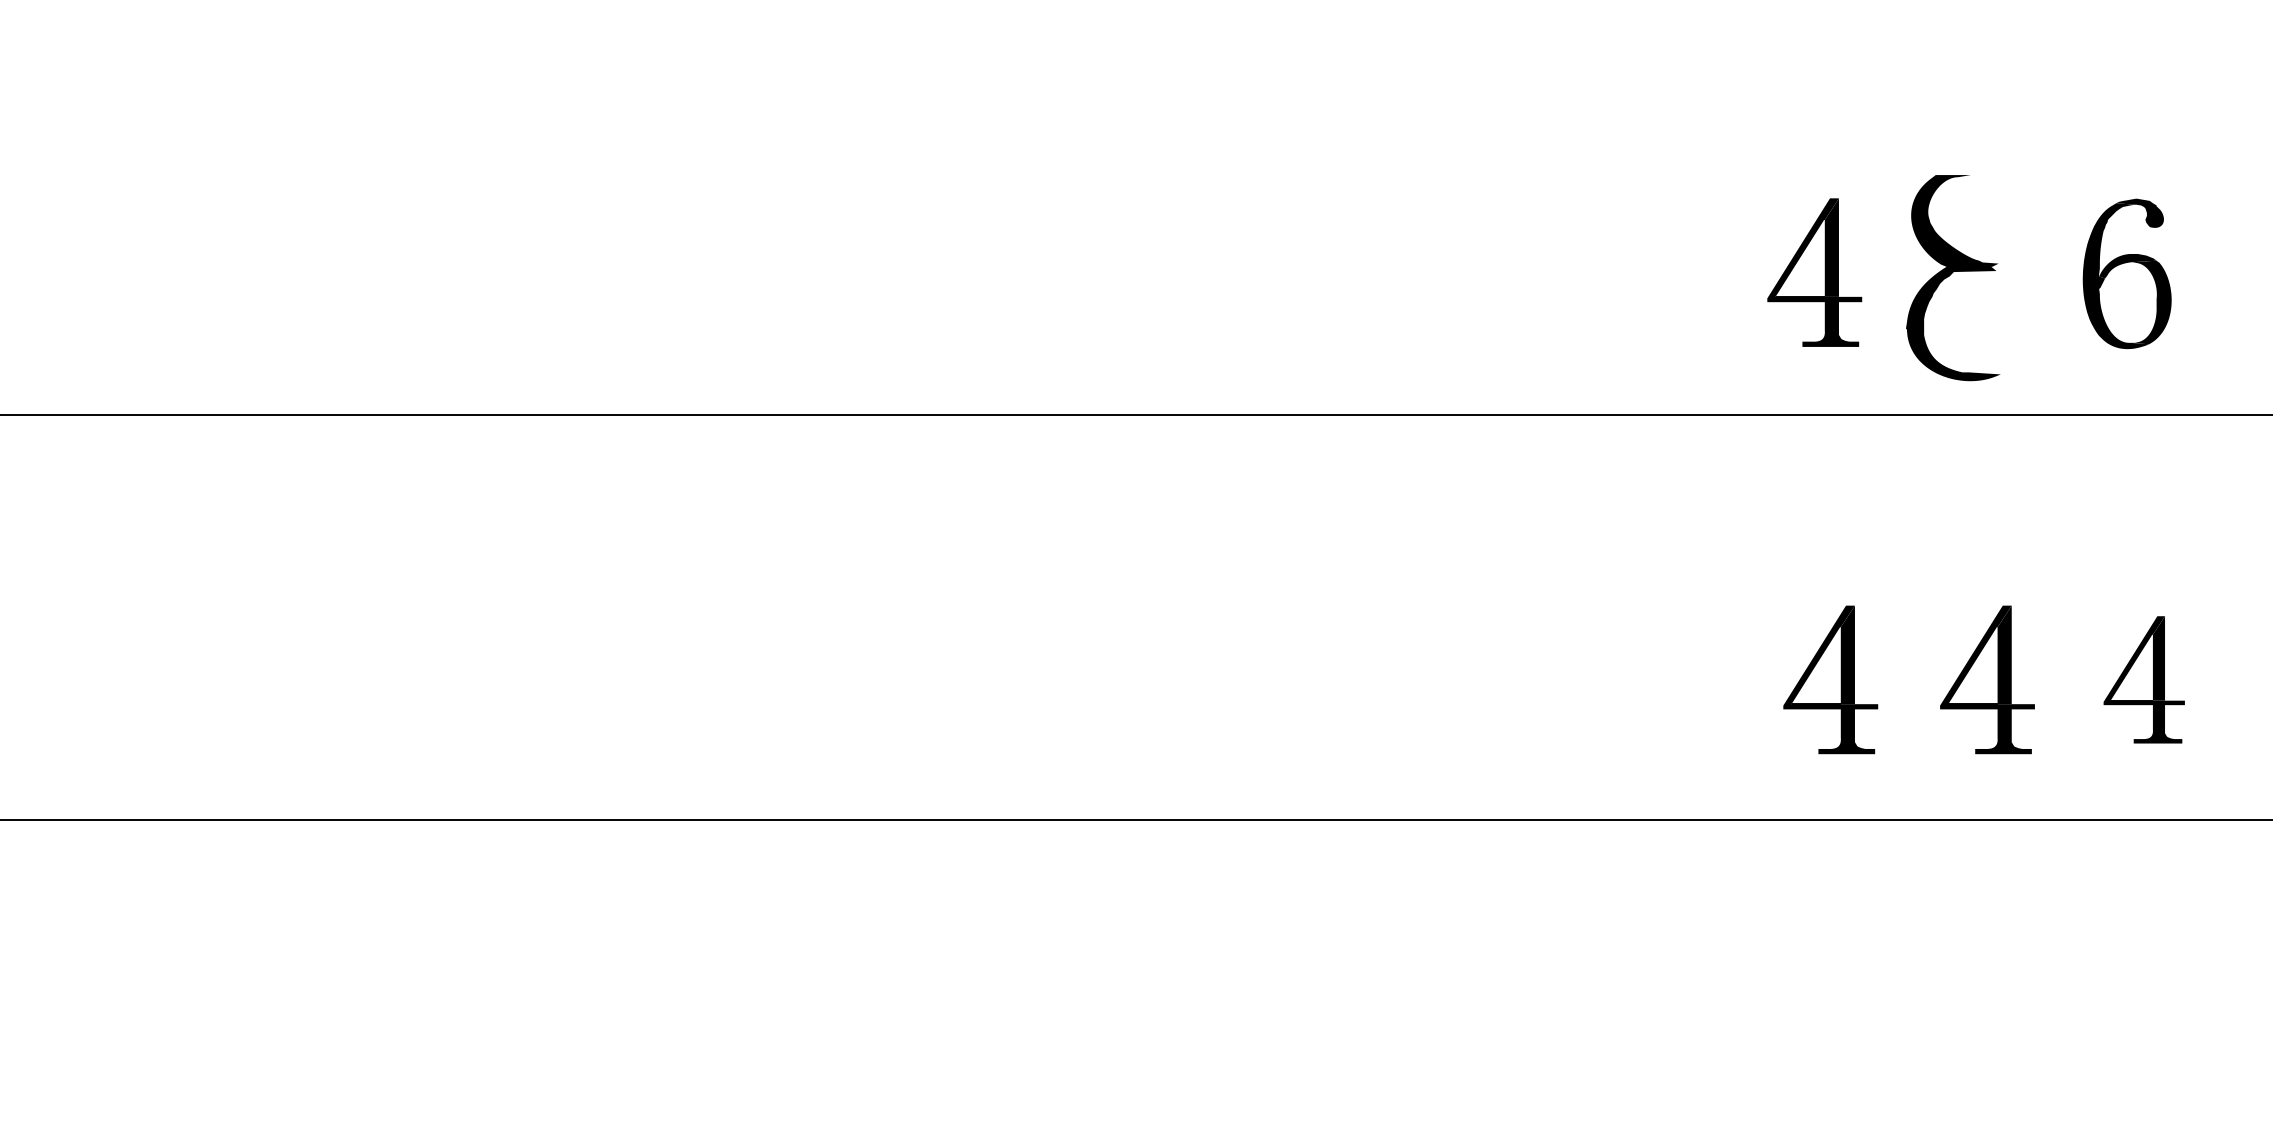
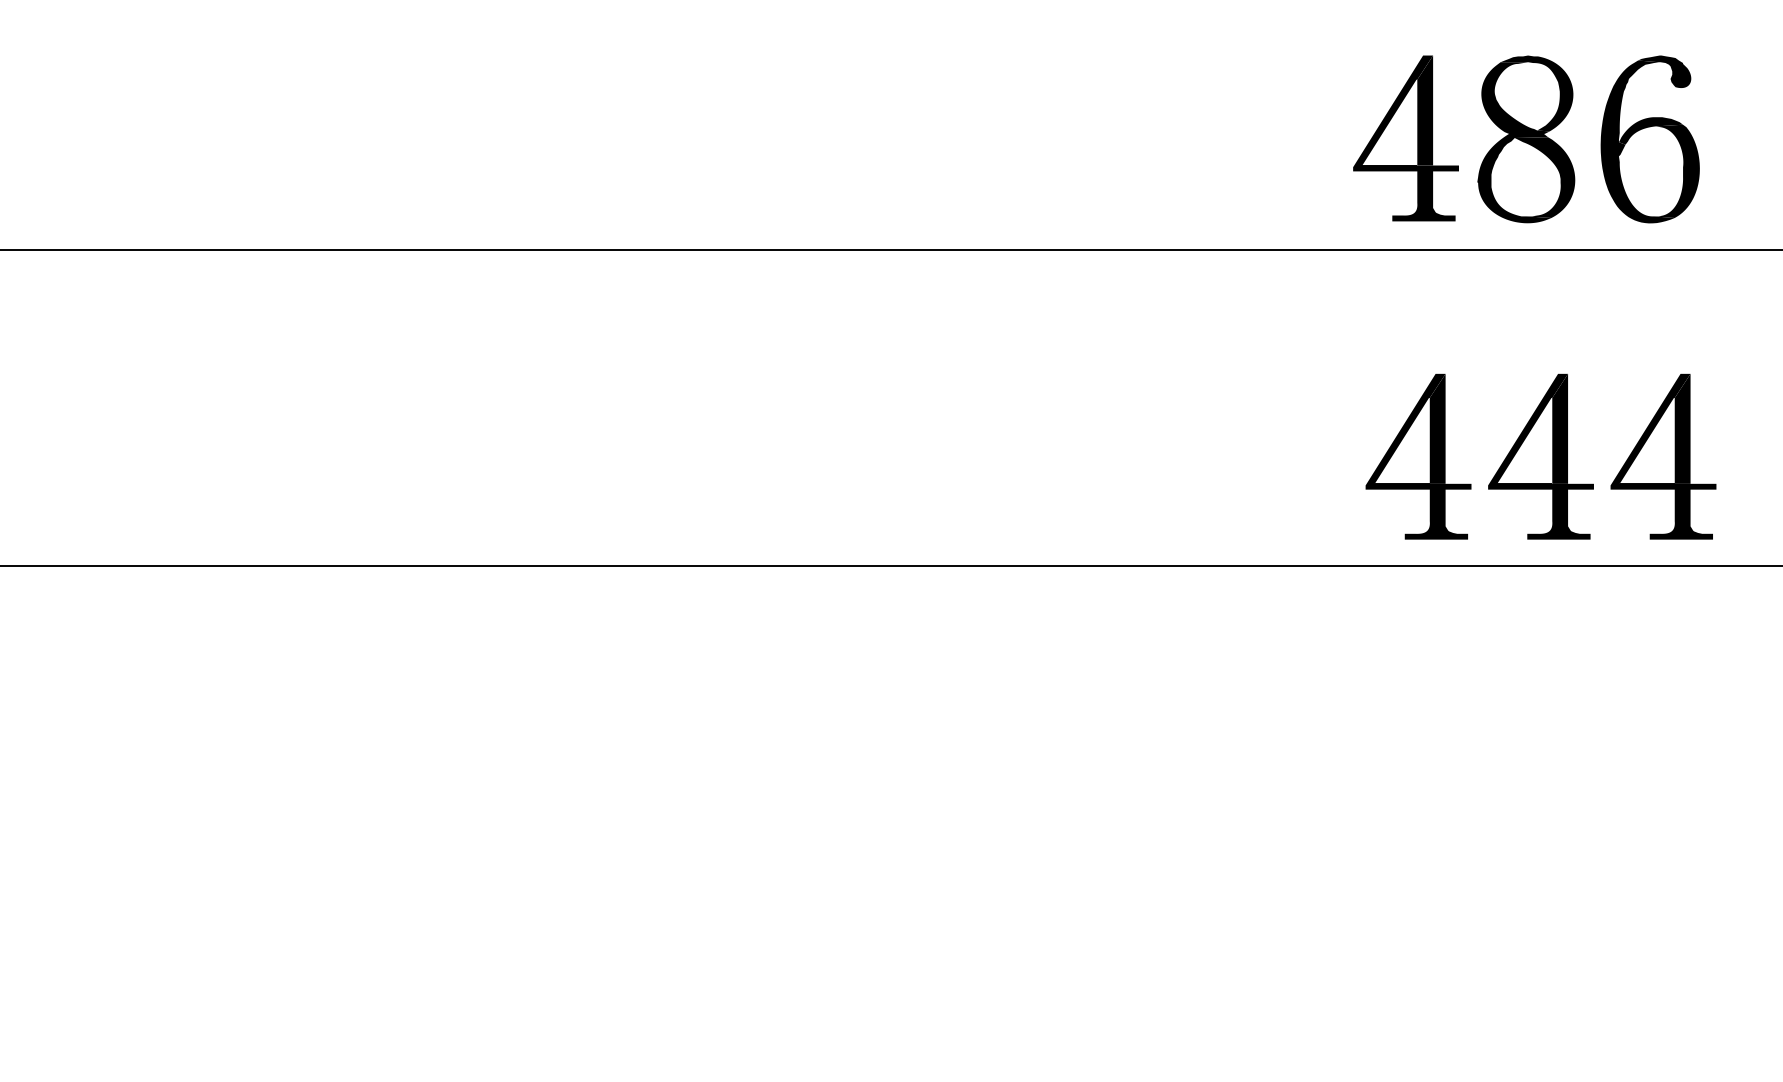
fill: (1981, 215) -> (1536, 93), added
part: (1814, 272) -> (1405, 138), size x1.43
part: (2126, 273) -> (1649, 139), size x1.43
fill: (1991, 322) -> (1544, 177), added
part: (1830, 679) -> (1418, 456), size x1.43
part: (1986, 679) -> (1540, 456), size x1.43
part: (2144, 679) -> (1663, 456), size x1.67

